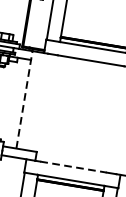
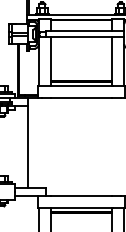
line: (24, 99) -> (27, 142), dashed -> solid
line: (73, 166) -> (81, 195), dashed -> solid

